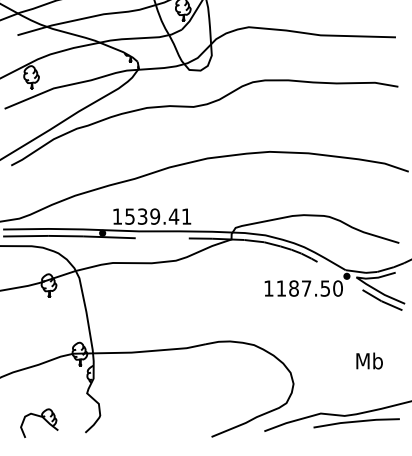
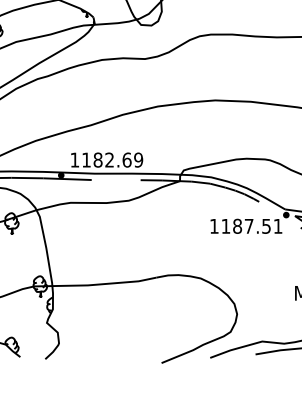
text: (158, 216) -> (112, 159), 1539.41 -> 1182.69
text: (337, 288) -> (277, 226), 1187.50 -> 1187.51

